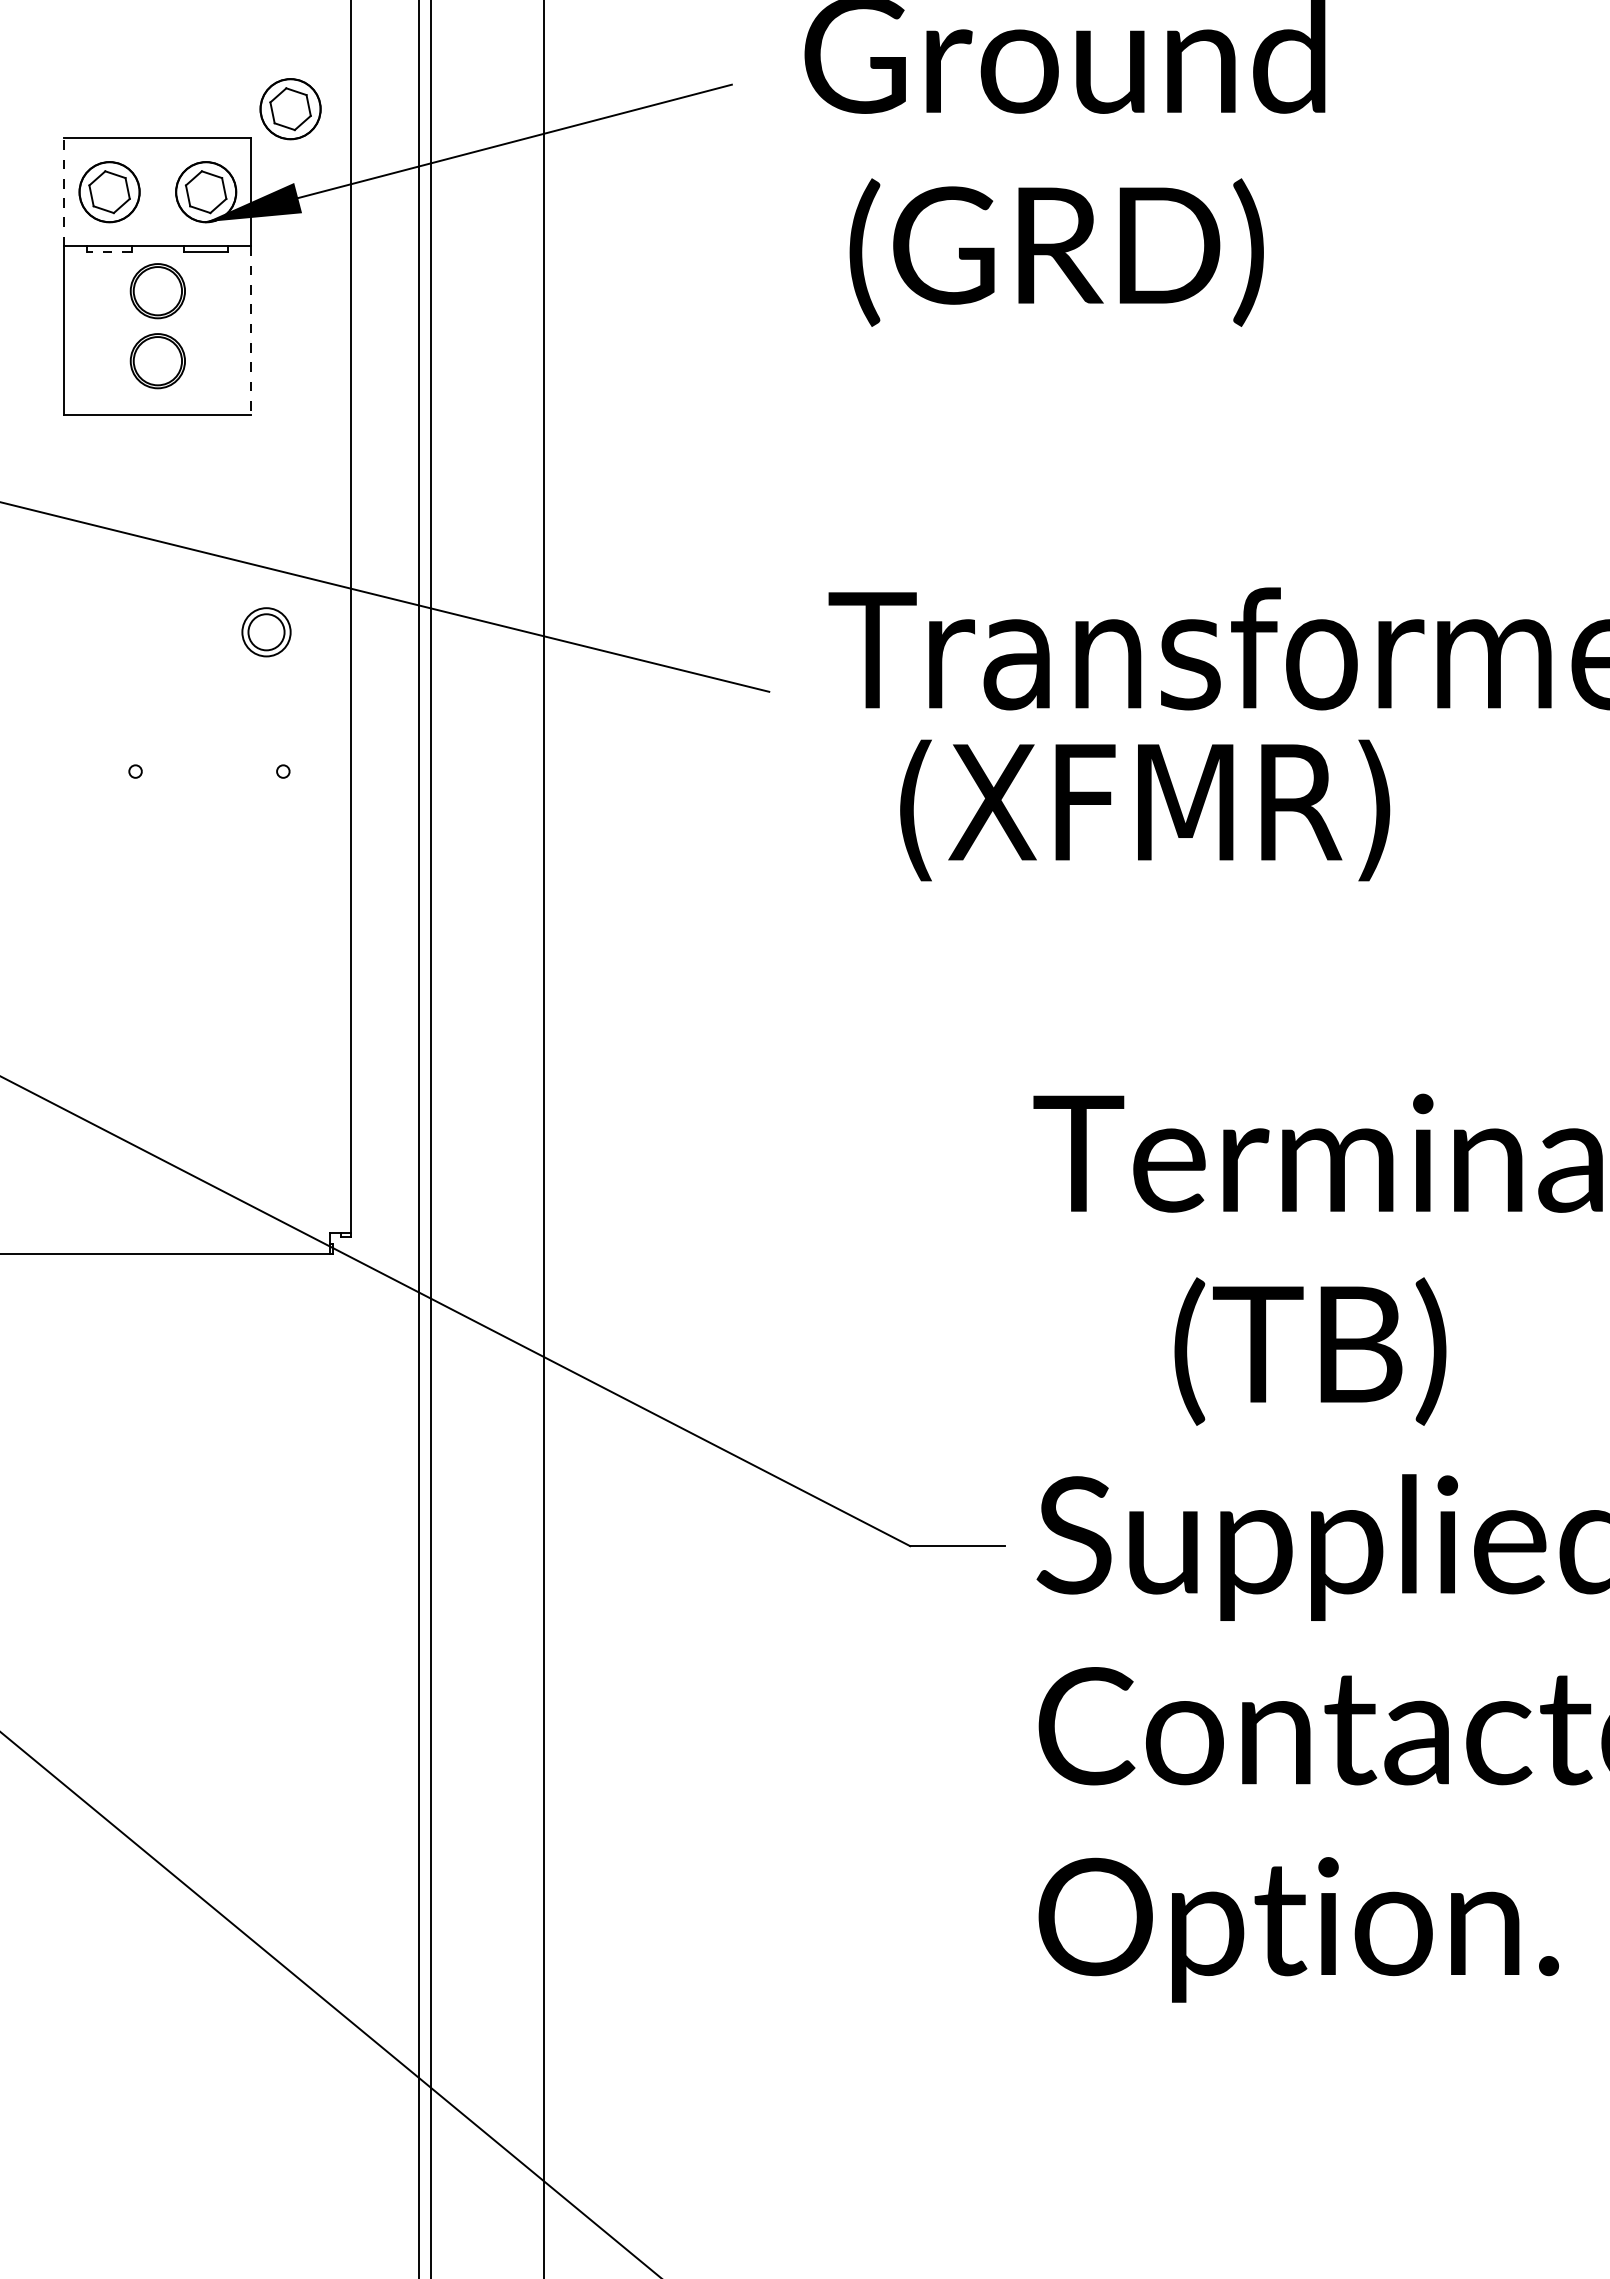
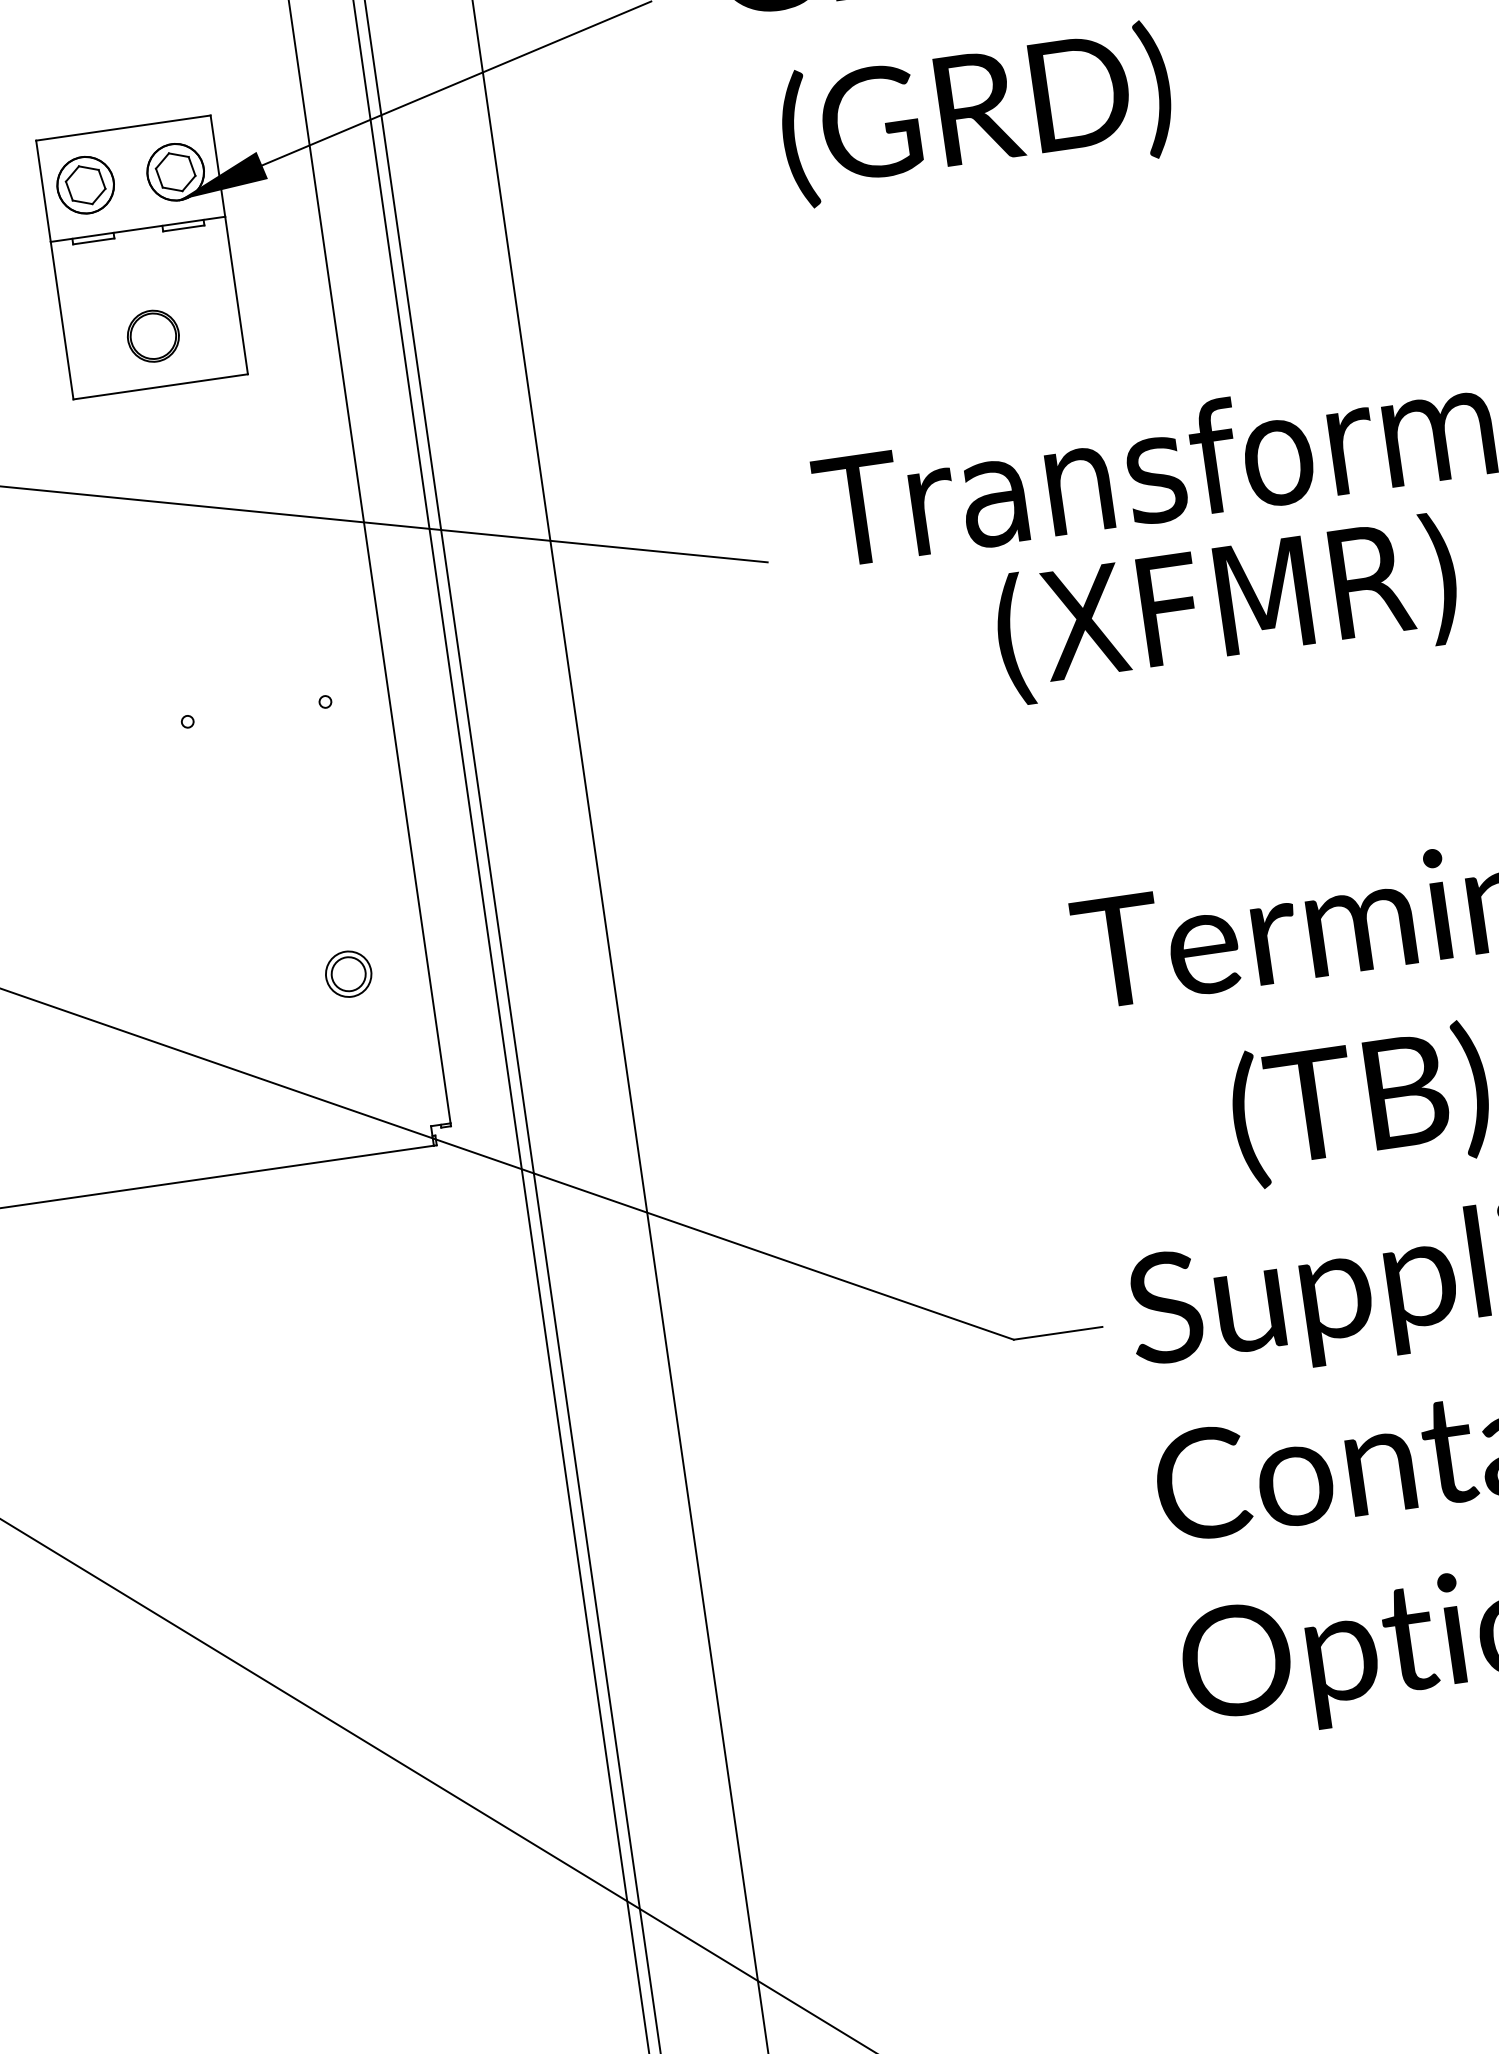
part: (290, 109) -> (243, 83), removed
line: (64, 191) -> (43, 190), dashed -> solid
line: (109, 252) -> (93, 241), dashed -> solid
part: (157, 291) -> (143, 271), removed
line: (251, 331) -> (236, 296), dashed -> solid
part: (266, 632) -> (348, 974), moved
text: (1145, 810) -> (1227, 608), moved

